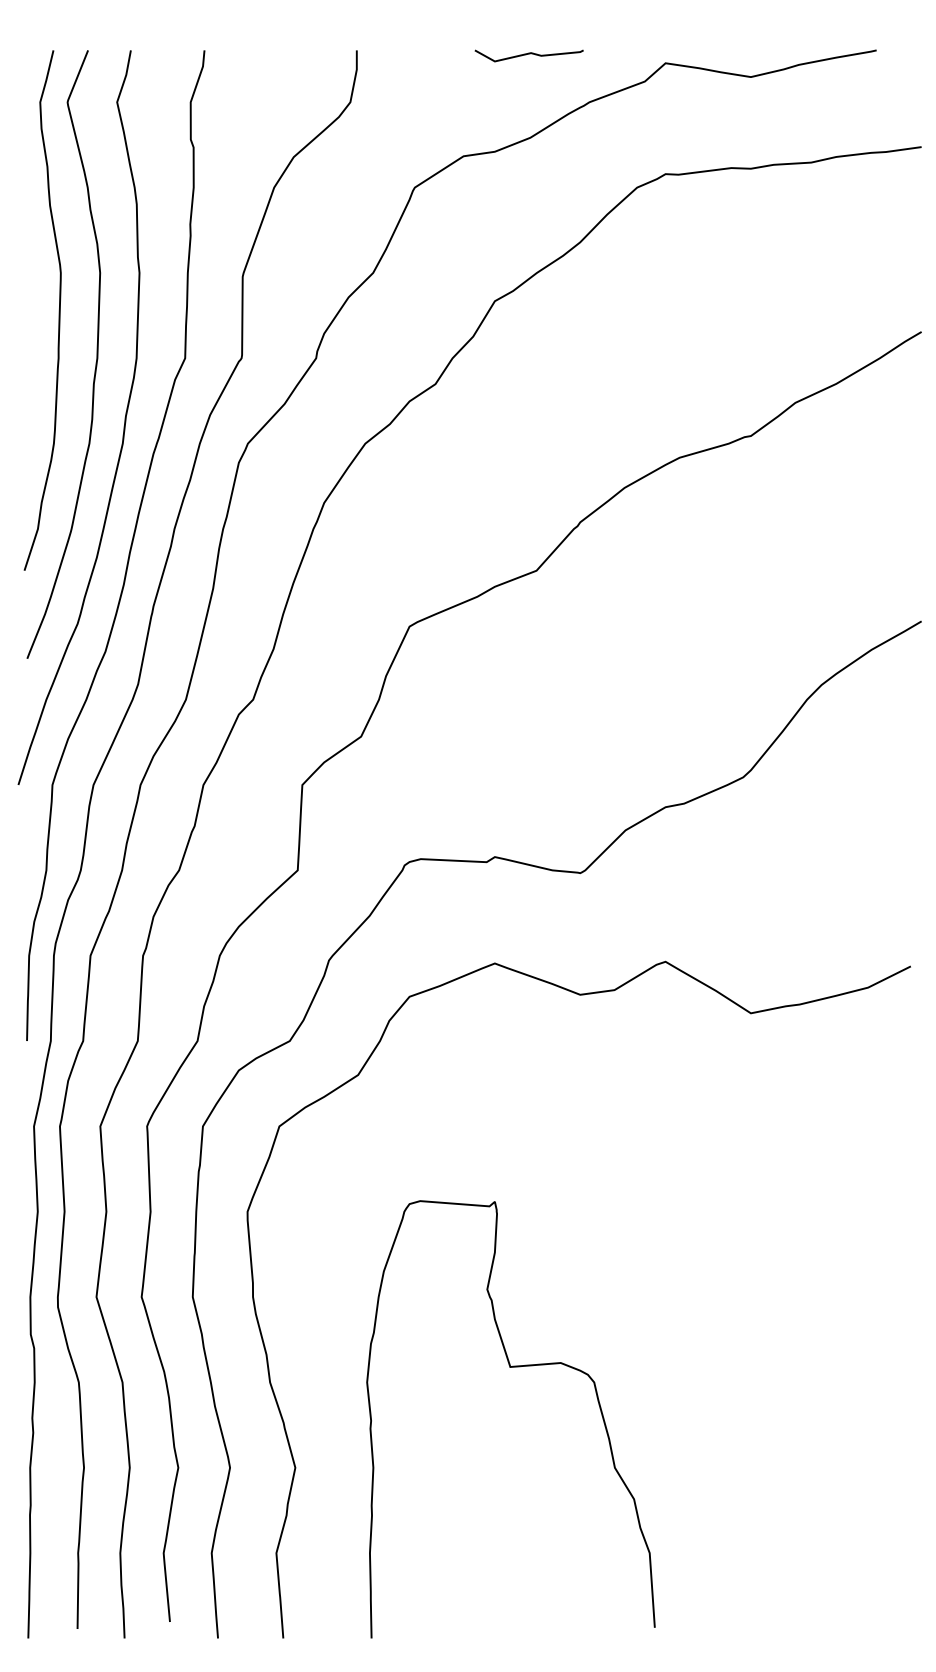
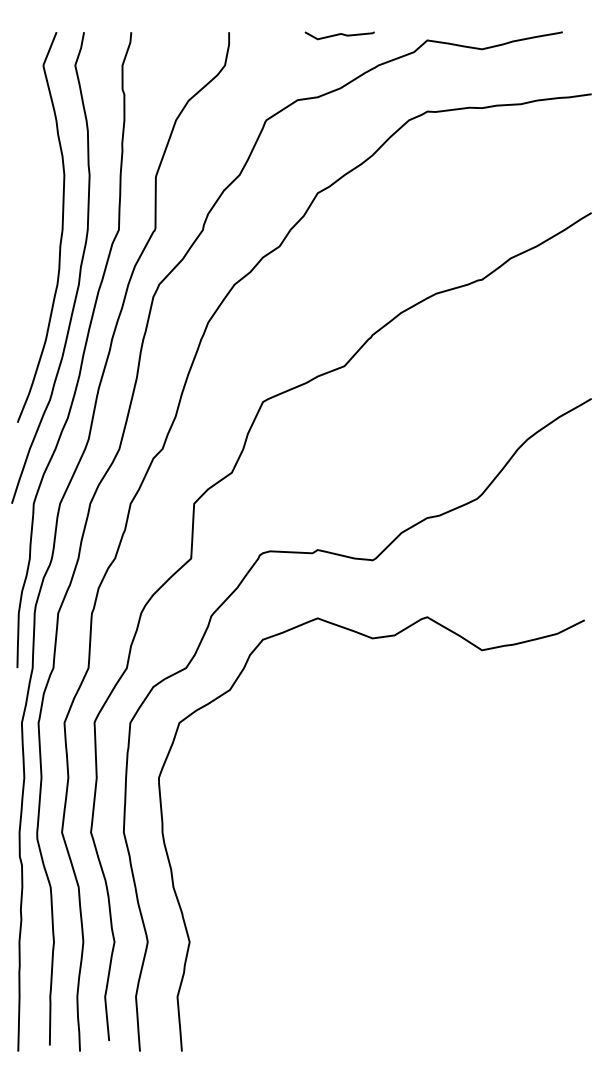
curve: (58, 311) -> (37, 199), removed
curve: (510, 1368) -> (327, 878), removed

